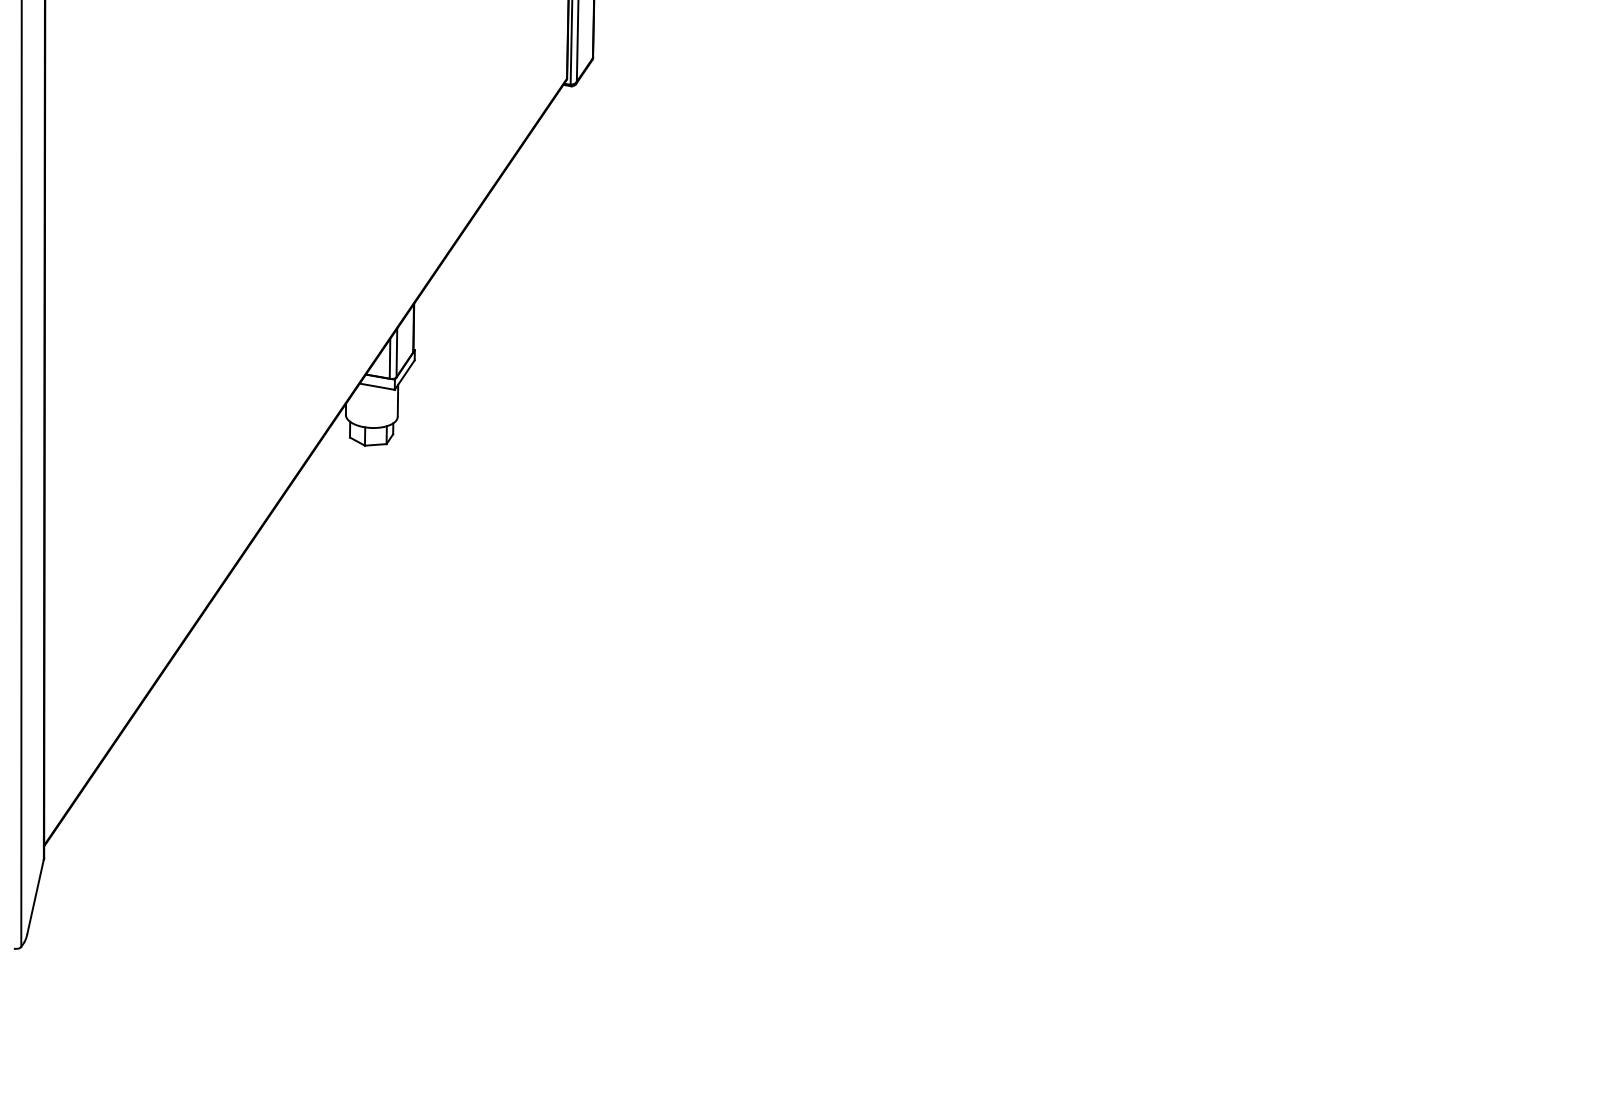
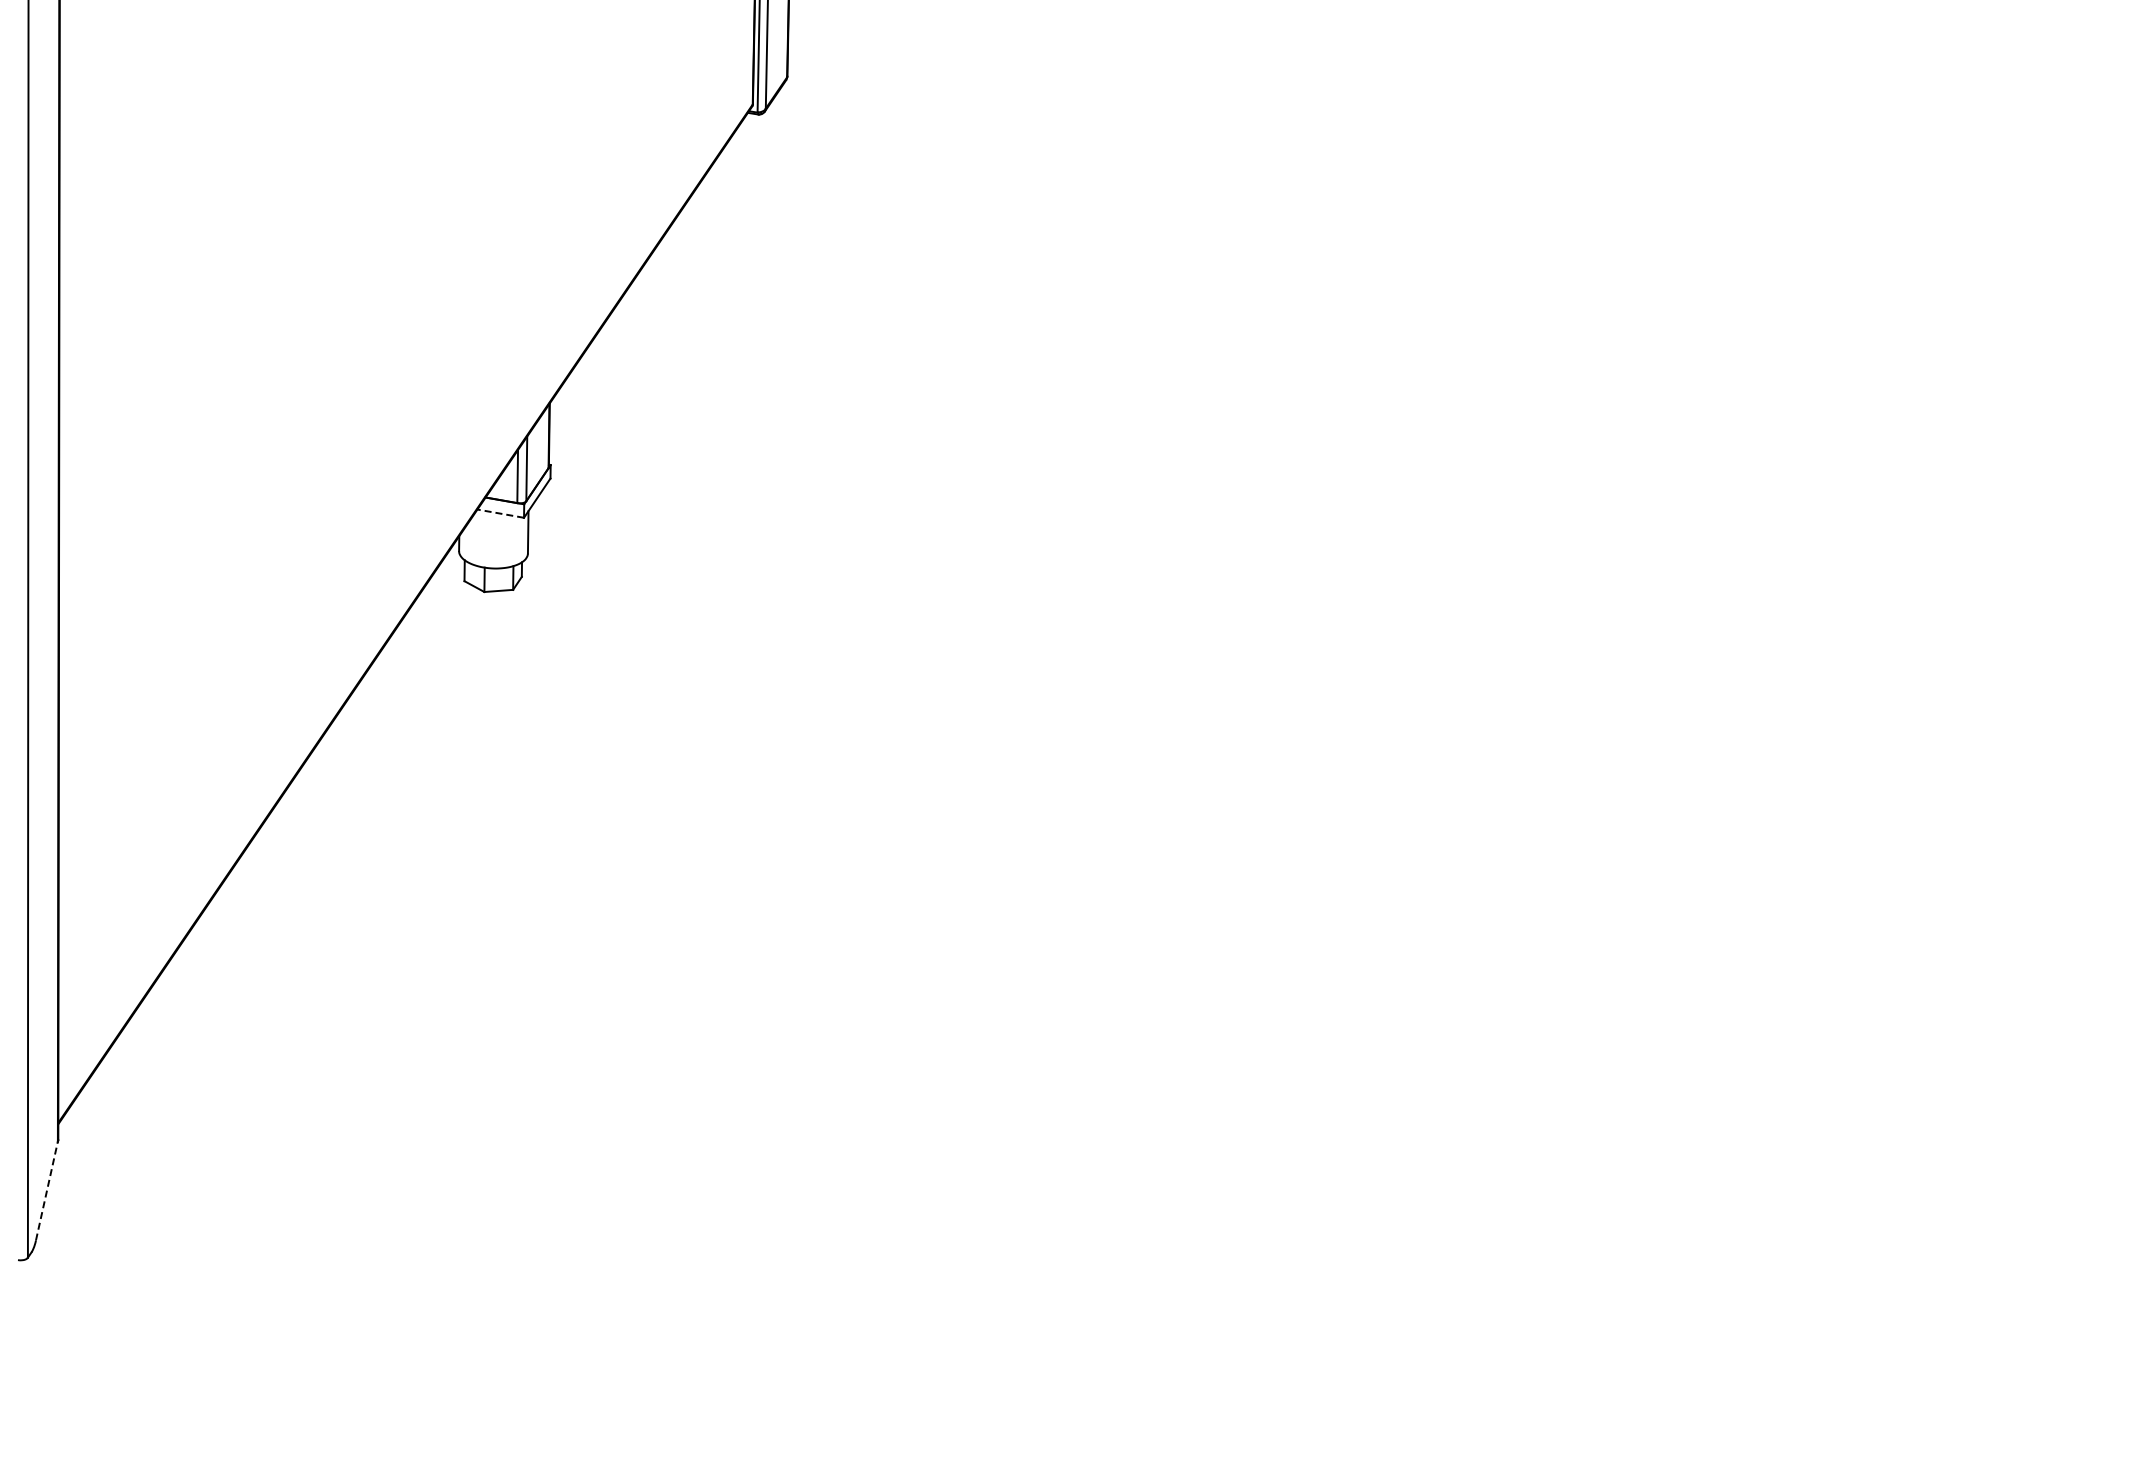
line: (377, 386) -> (500, 513), solid -> dashed
line: (35, 897) -> (46, 1191), solid -> dashed

